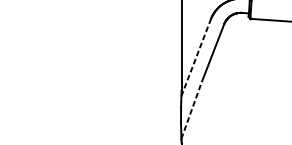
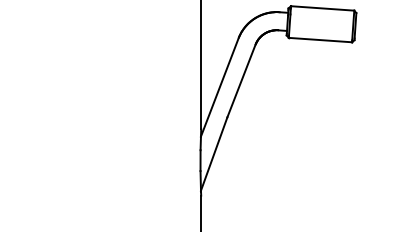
line: (196, 57) -> (220, 86), dashed -> solid
line: (192, 109) -> (214, 153), dashed -> solid

